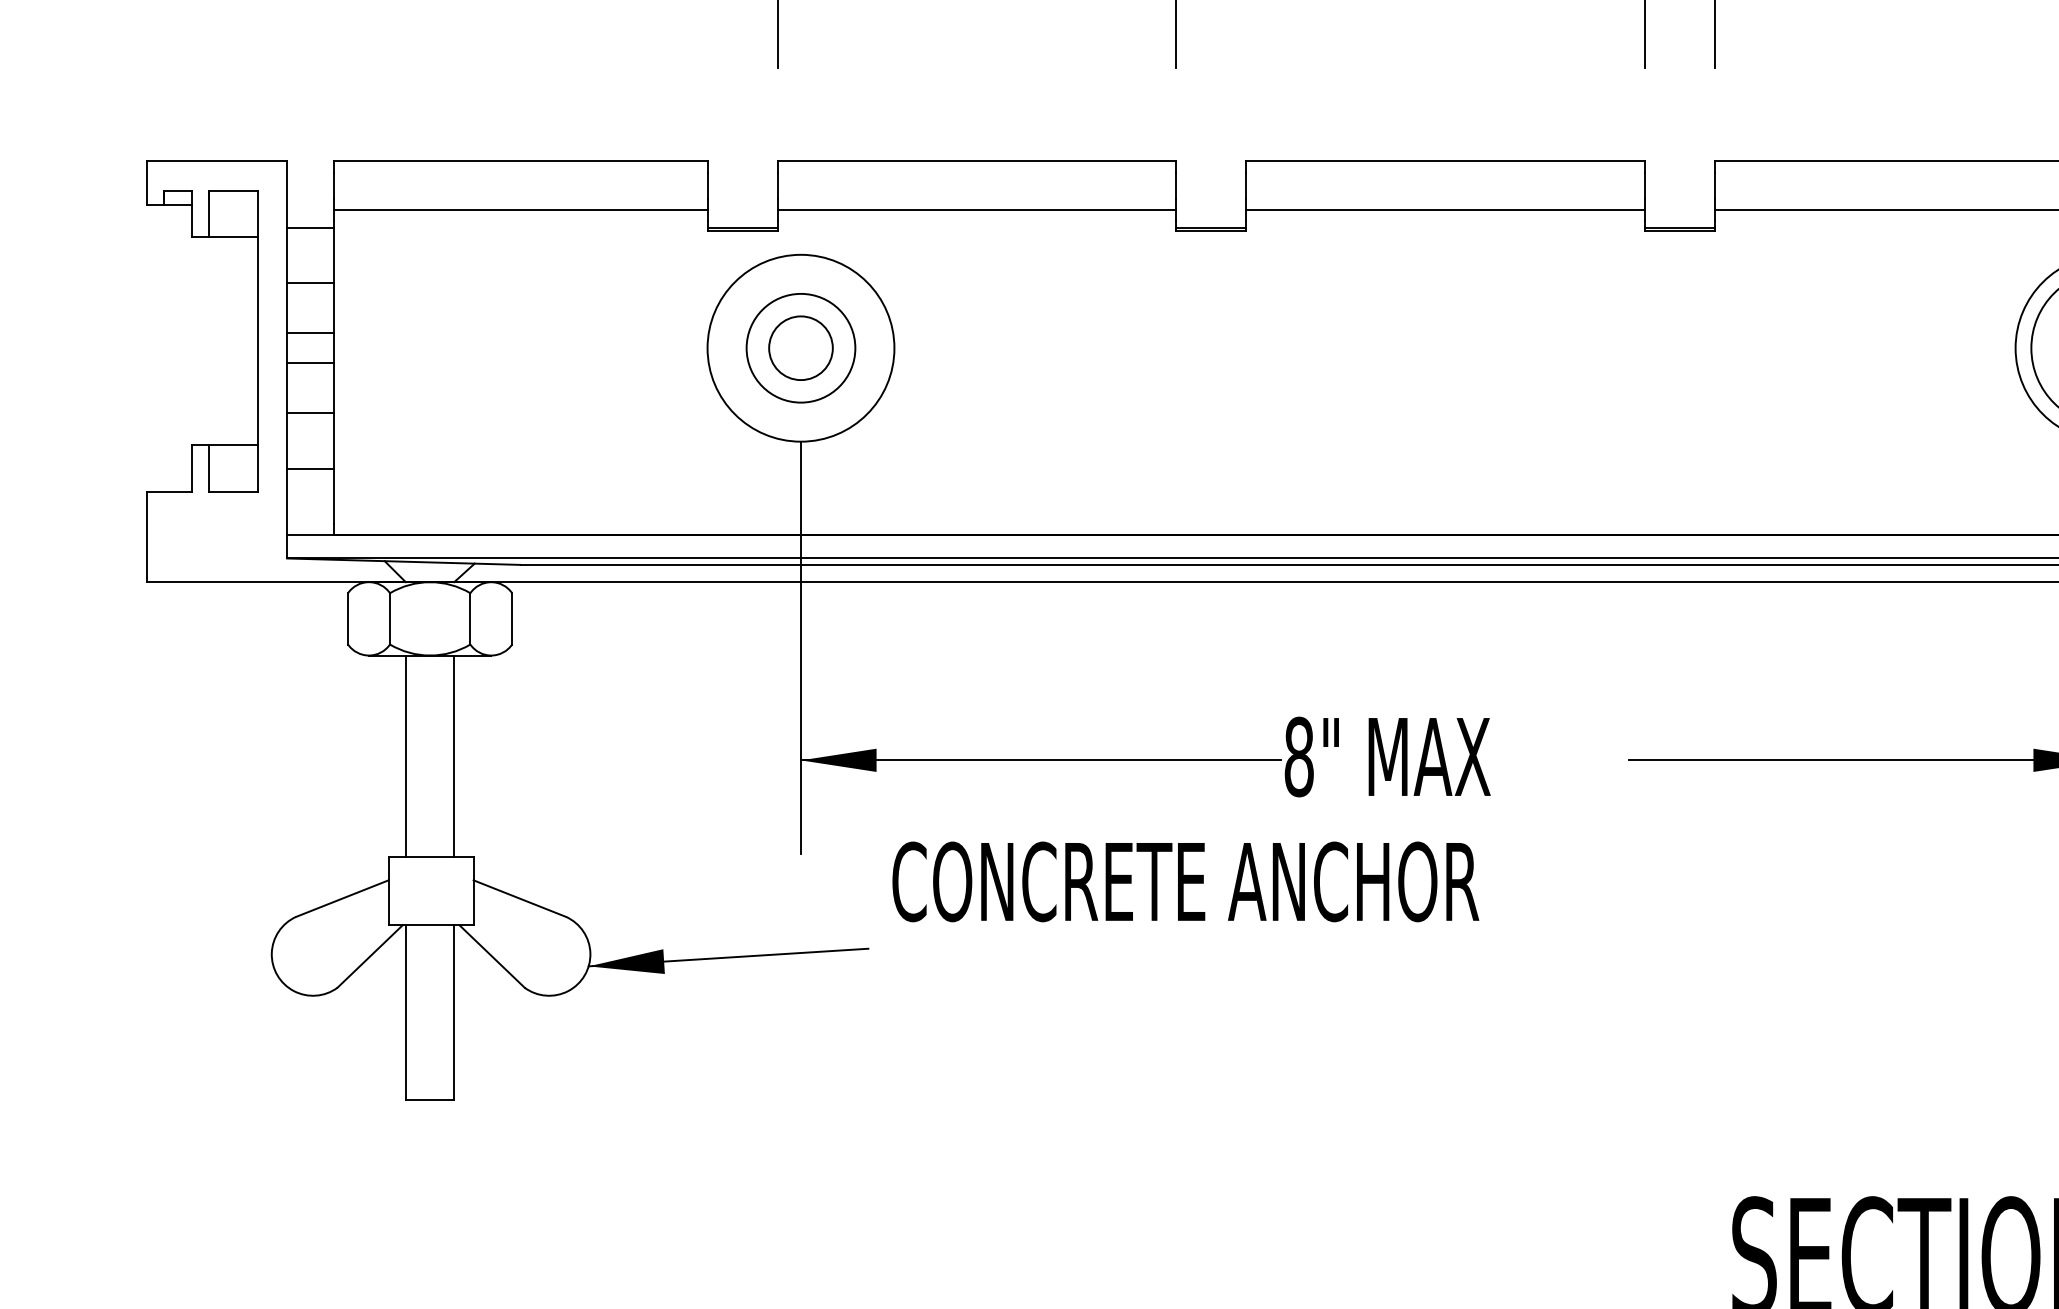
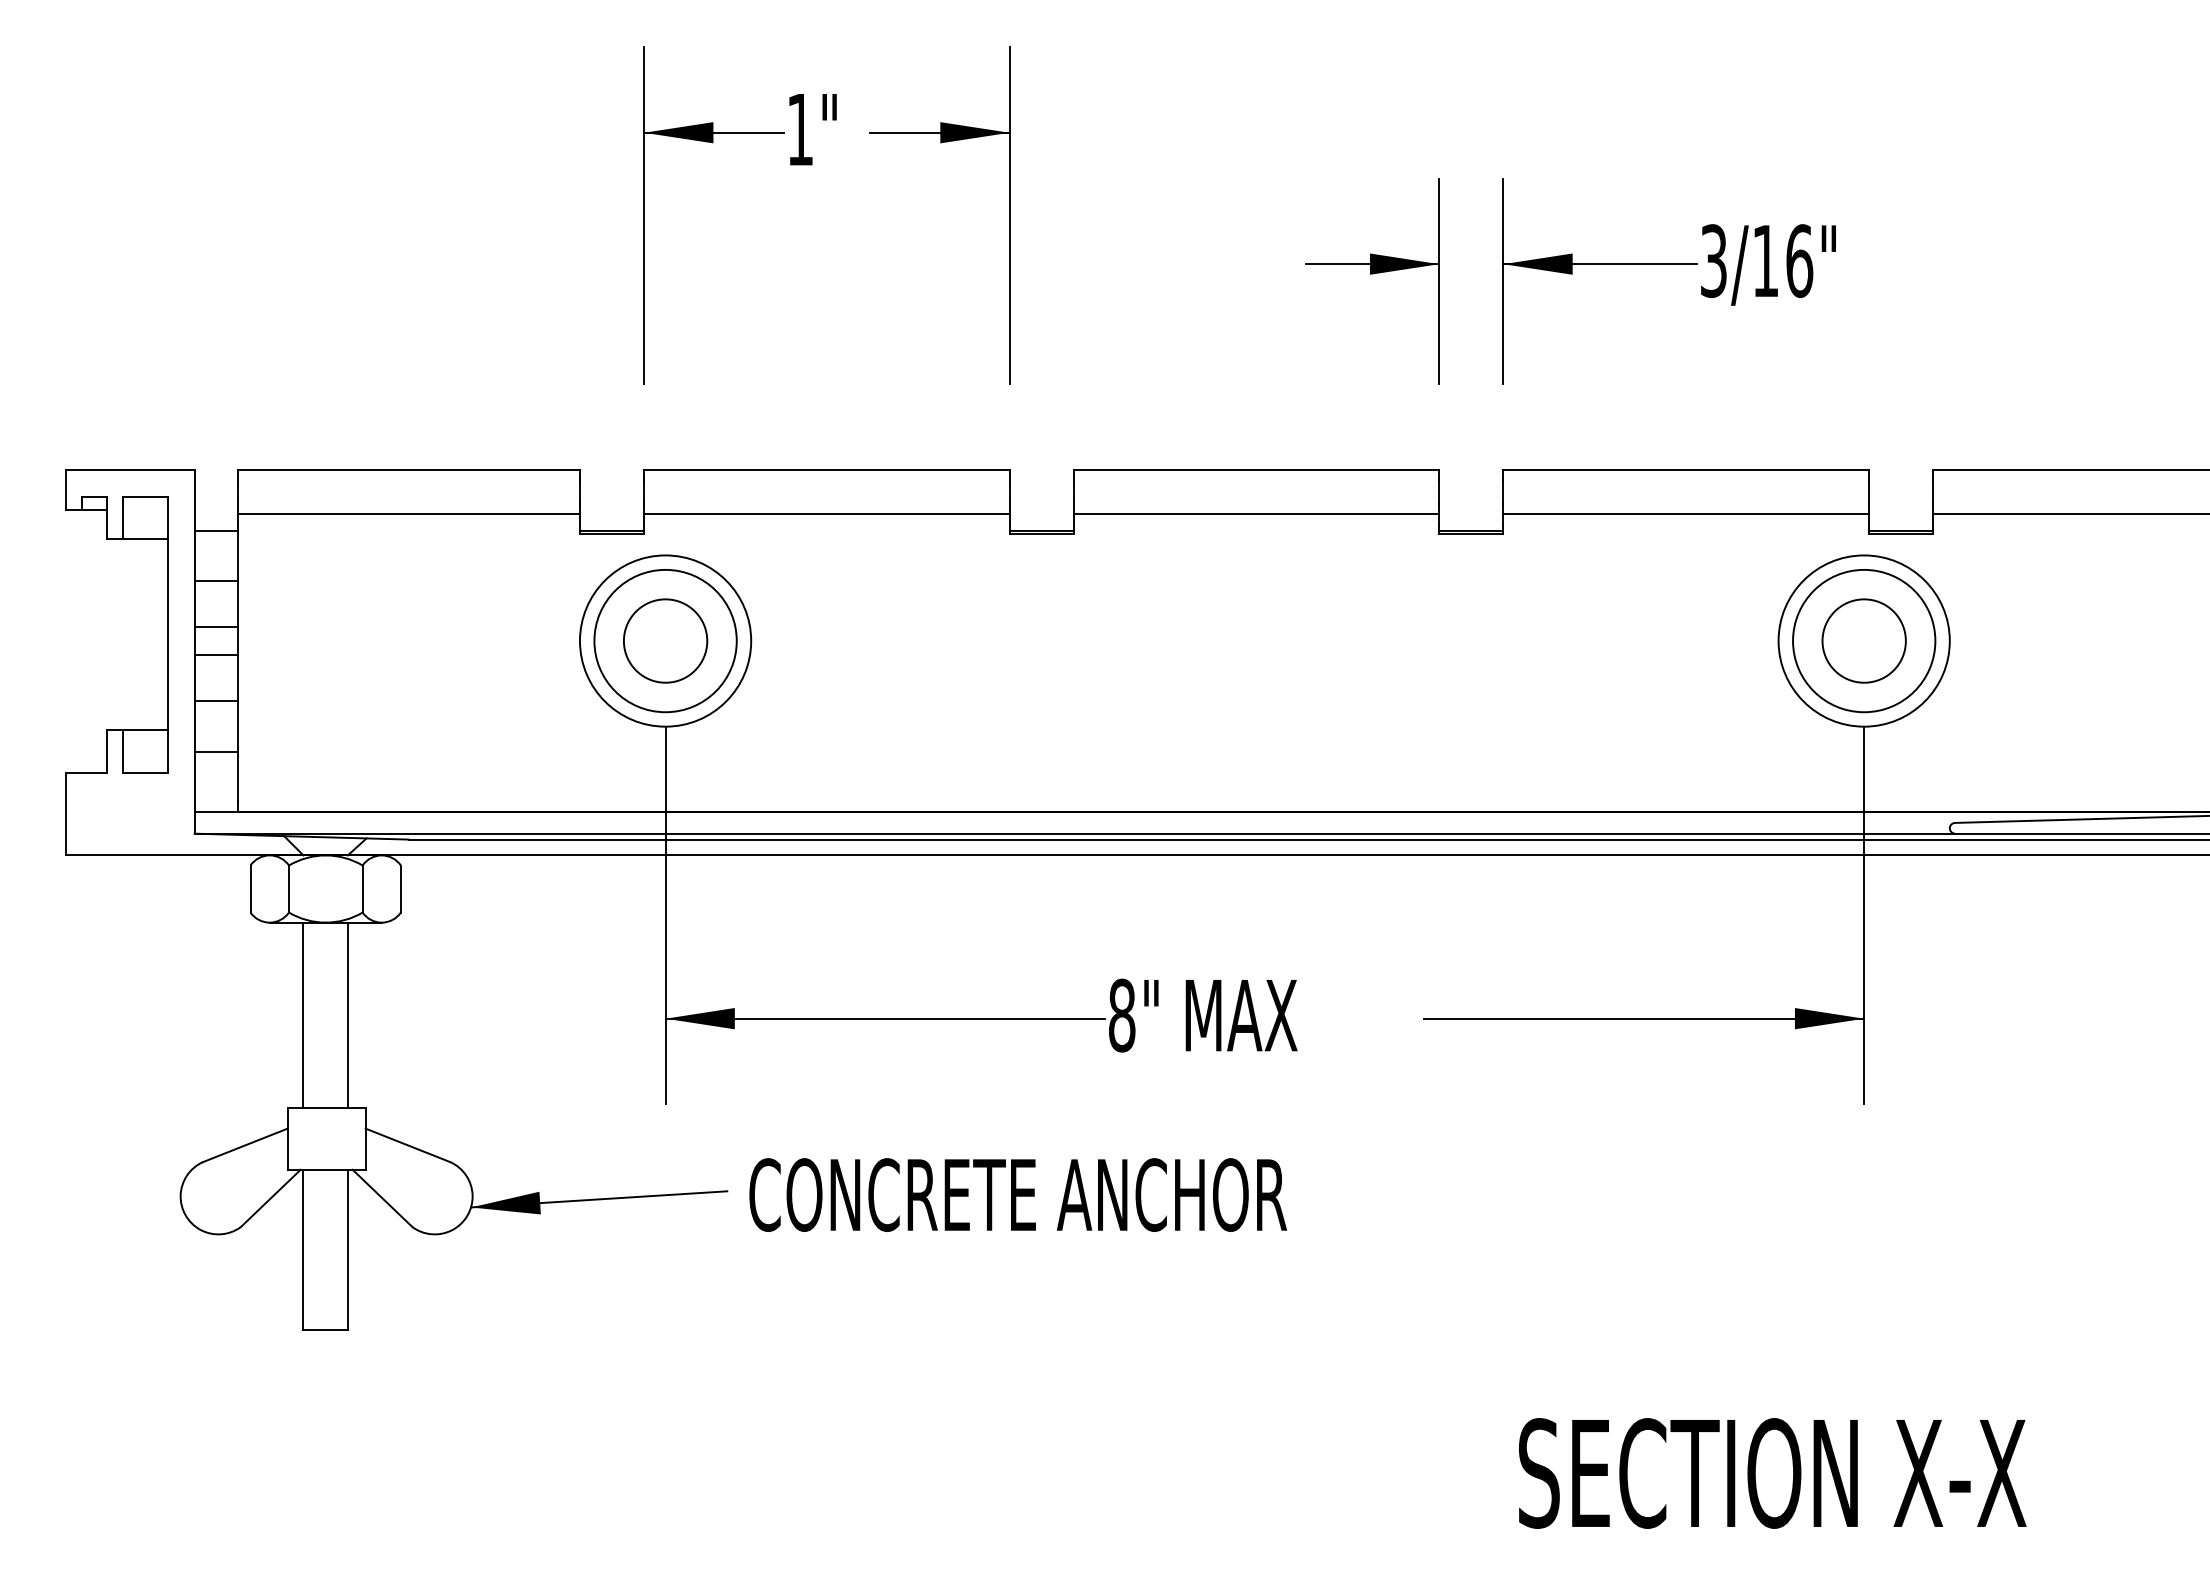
circle: (800, 347) -> (665, 640), size x1.43
circle: (800, 347) -> (665, 640), size x1.43
text: (1186, 881) -> (1018, 1194), moved

